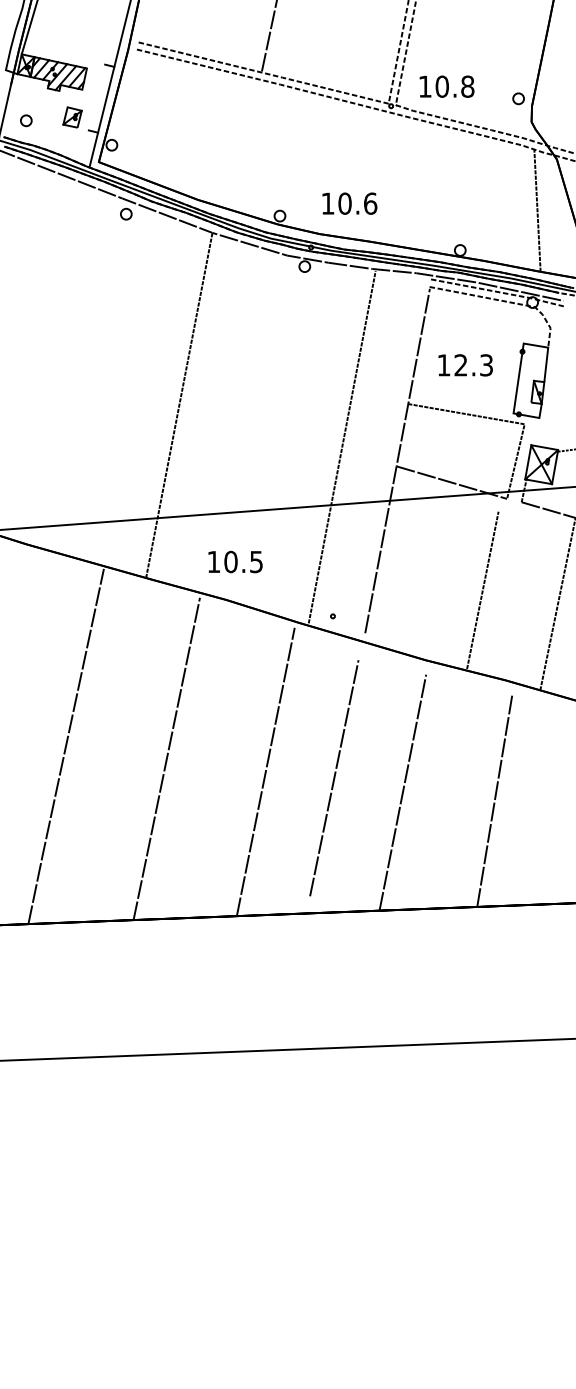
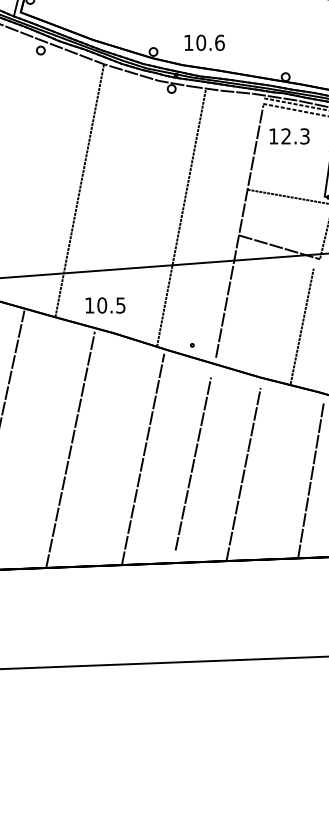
text: (465, 365) -> (289, 136), moved
line: (341, 447) -> (181, 217), moved
text: (235, 561) -> (105, 305), moved

